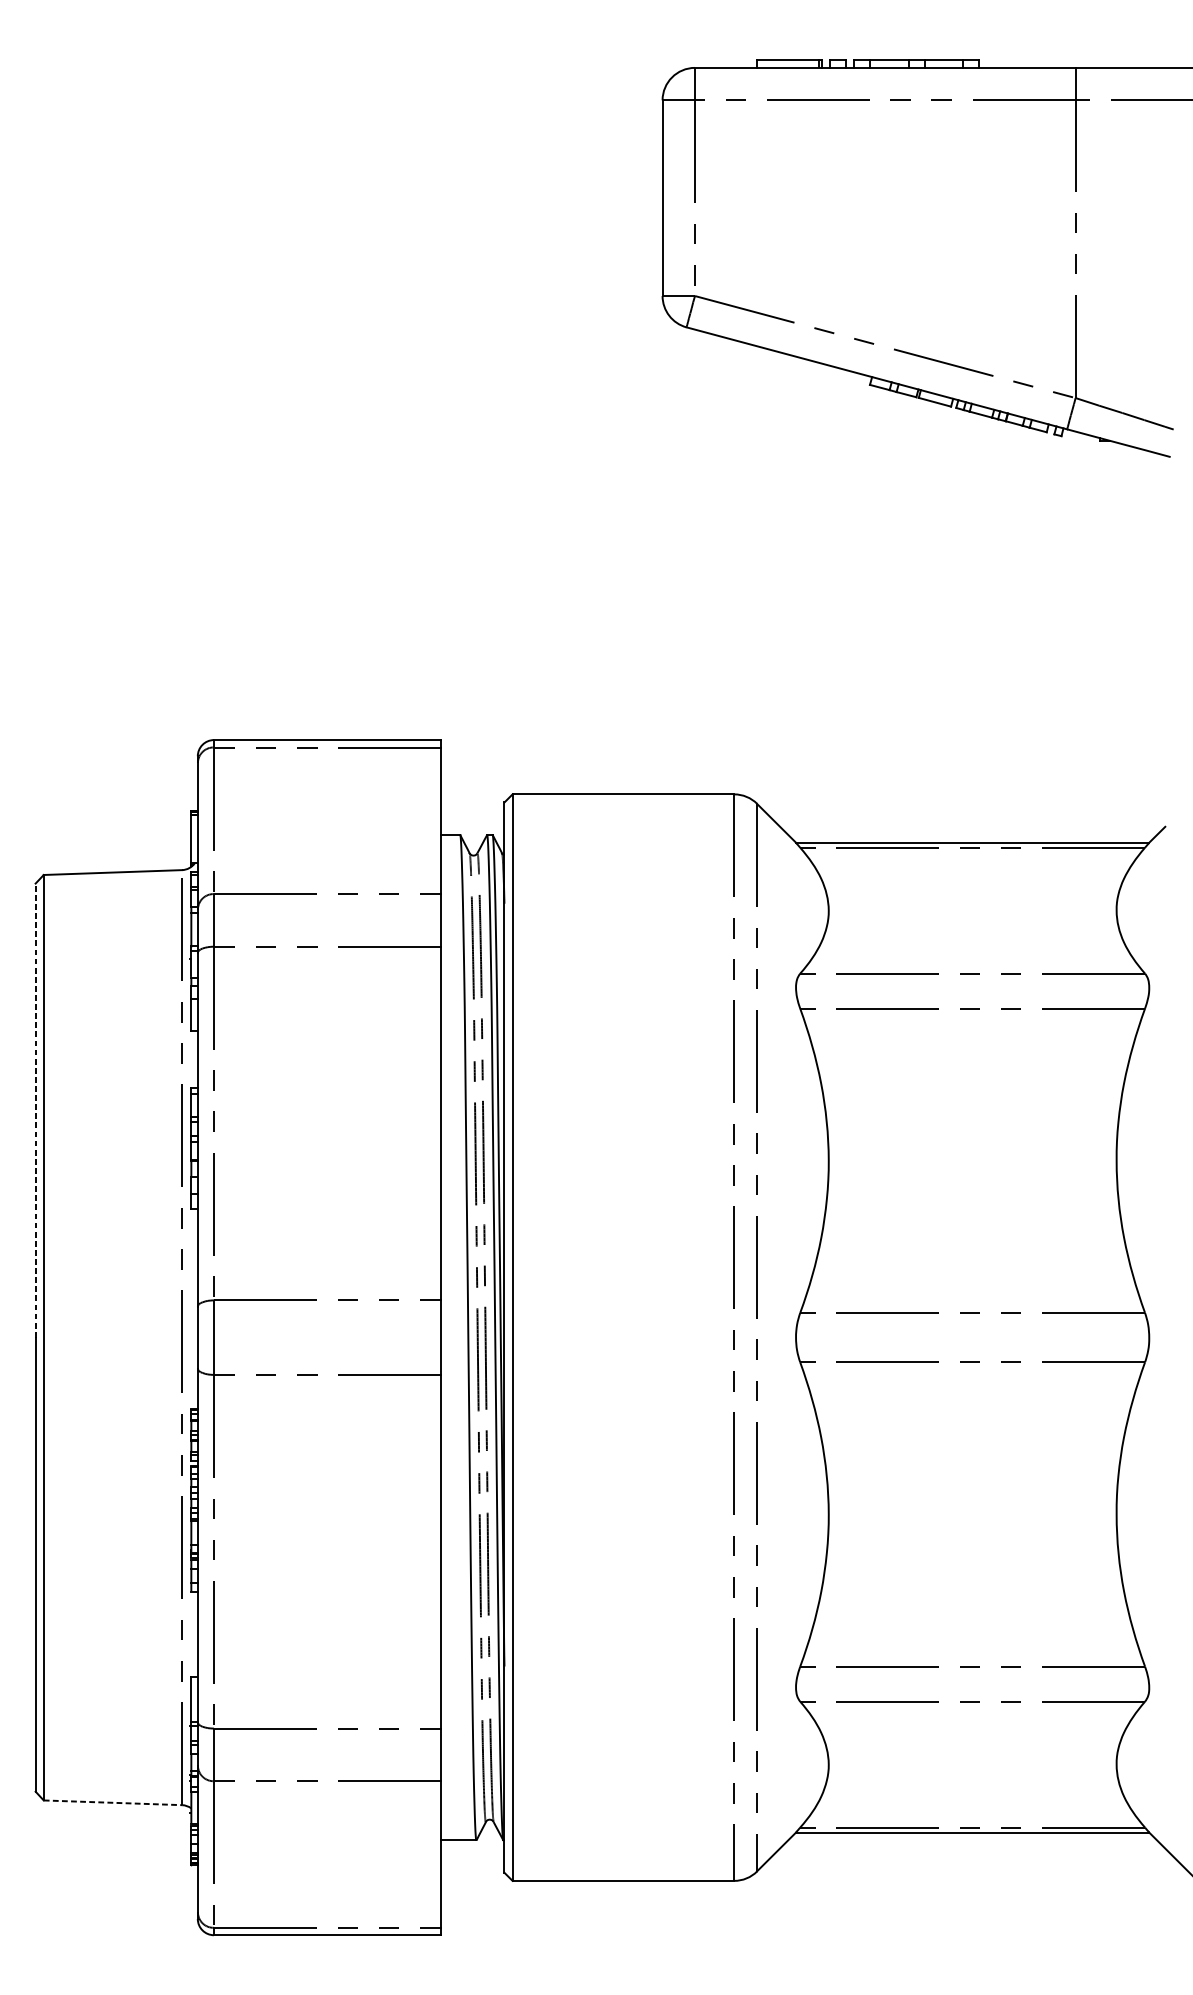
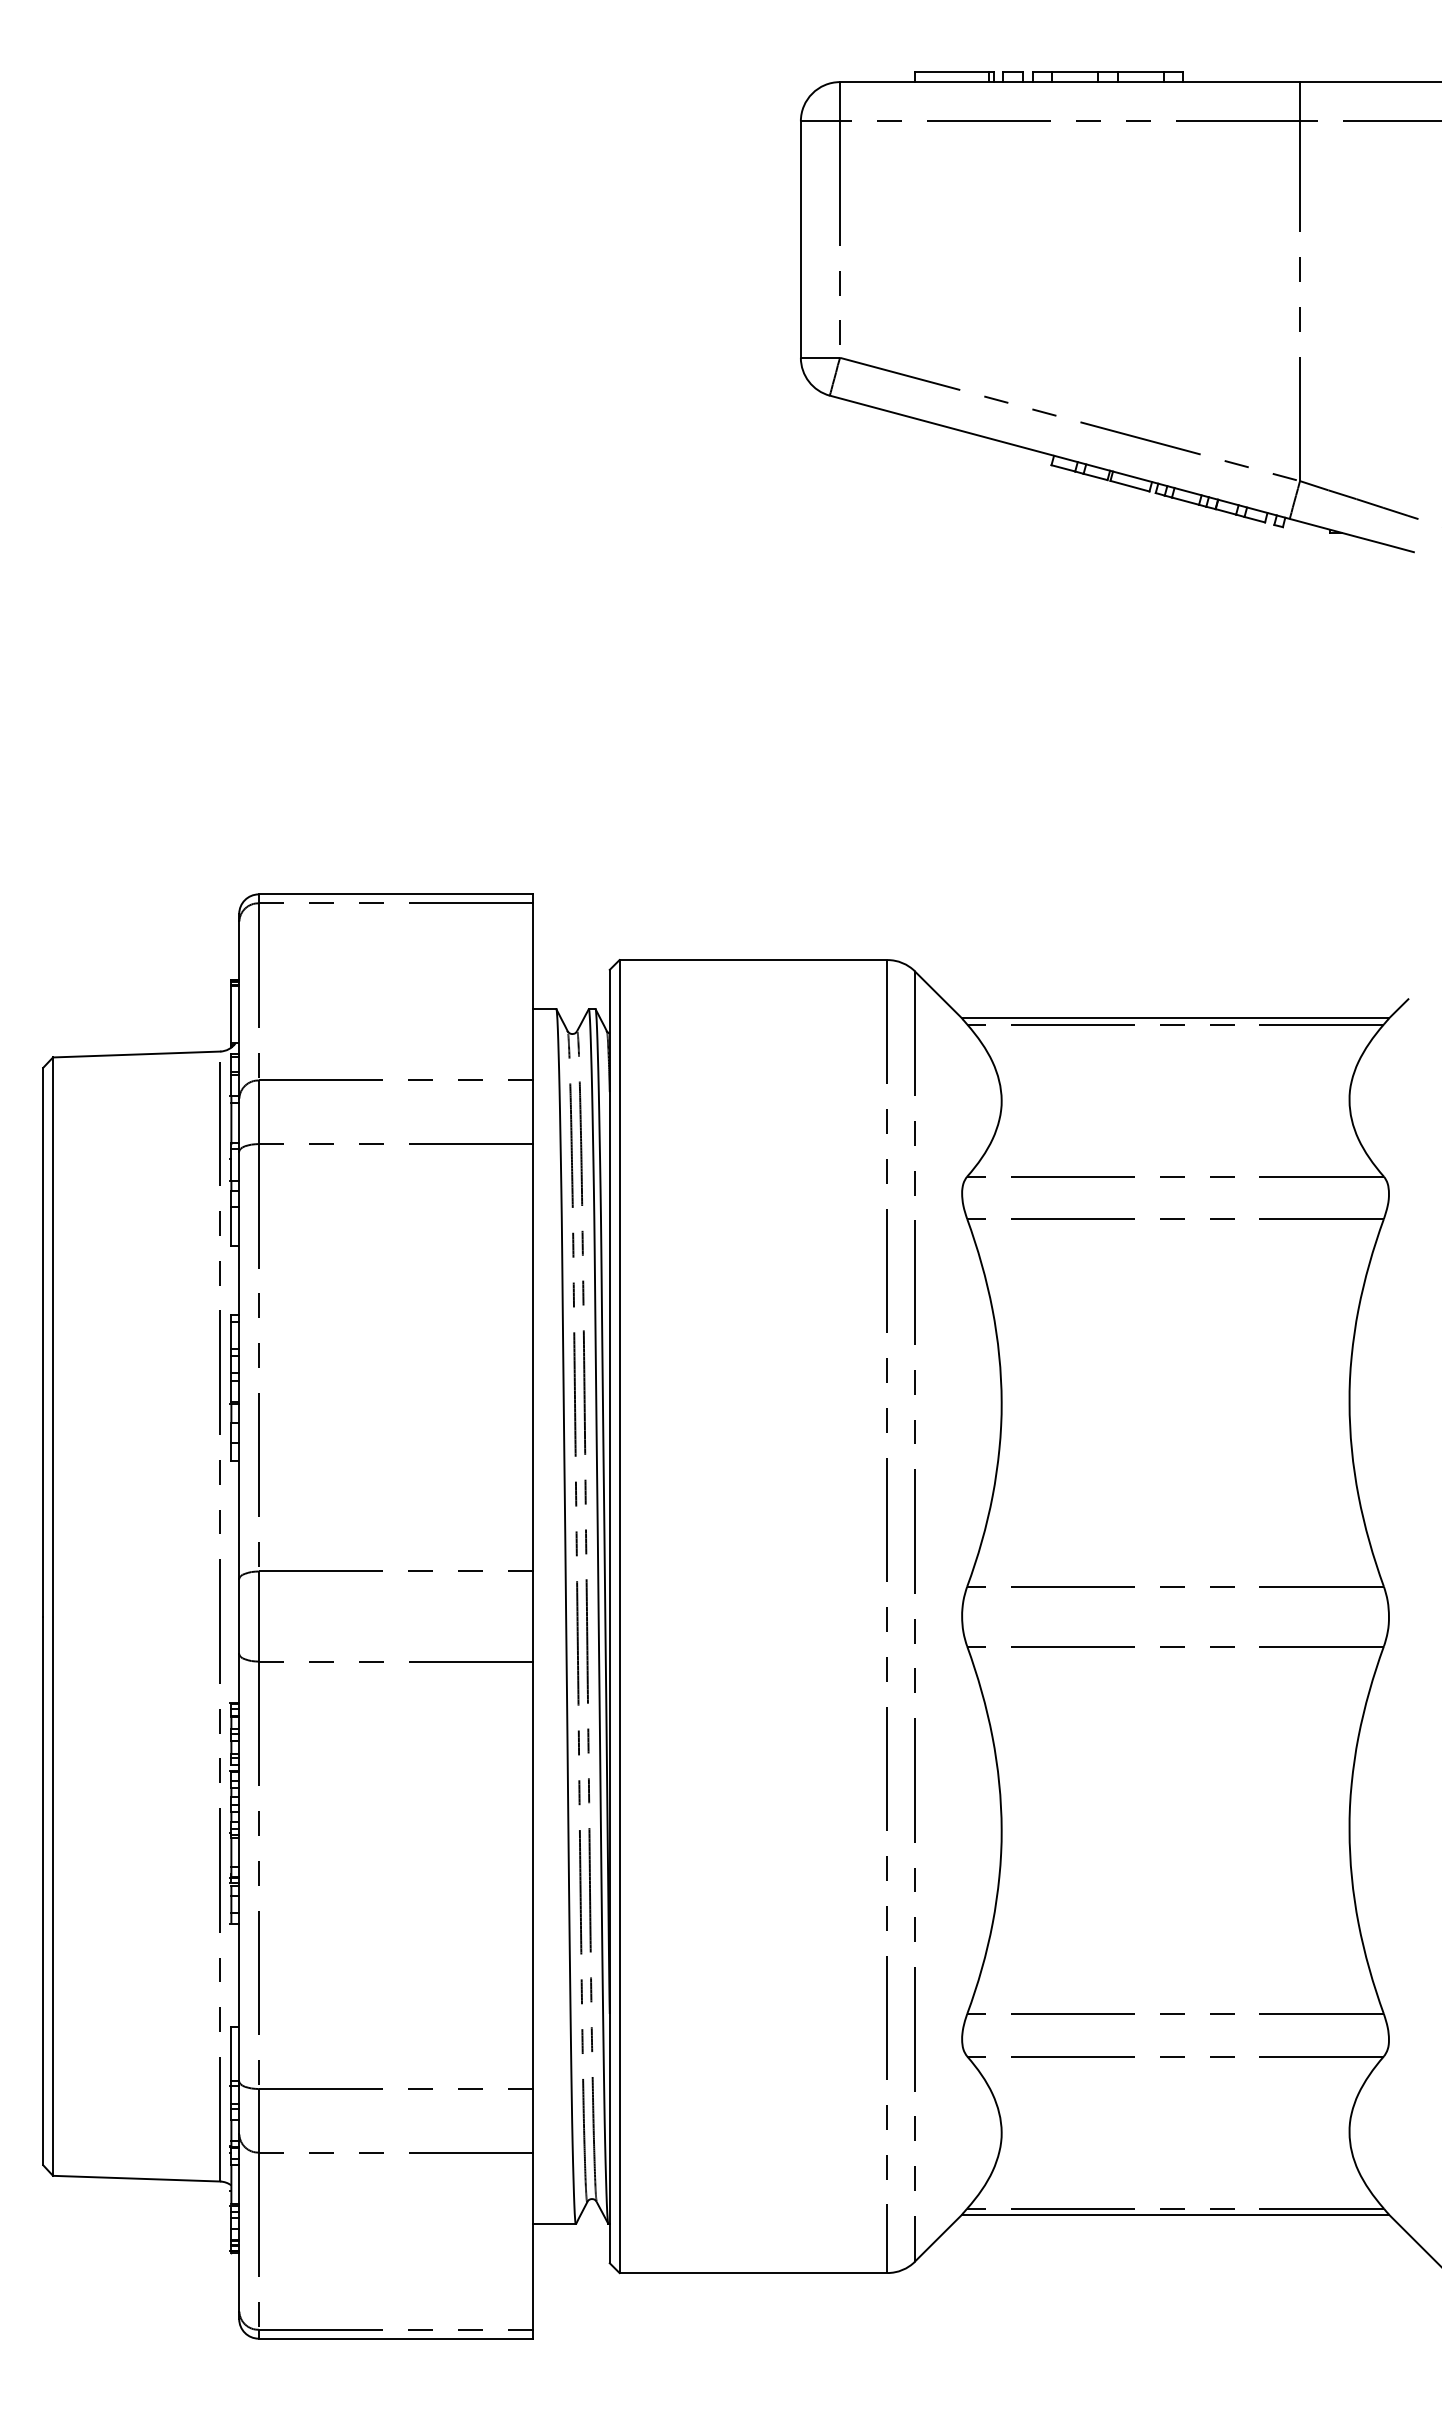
line: (35, 1110) -> (43, 1341), dashed -> solid
line: (112, 1802) -> (136, 2178), dashed -> solid

